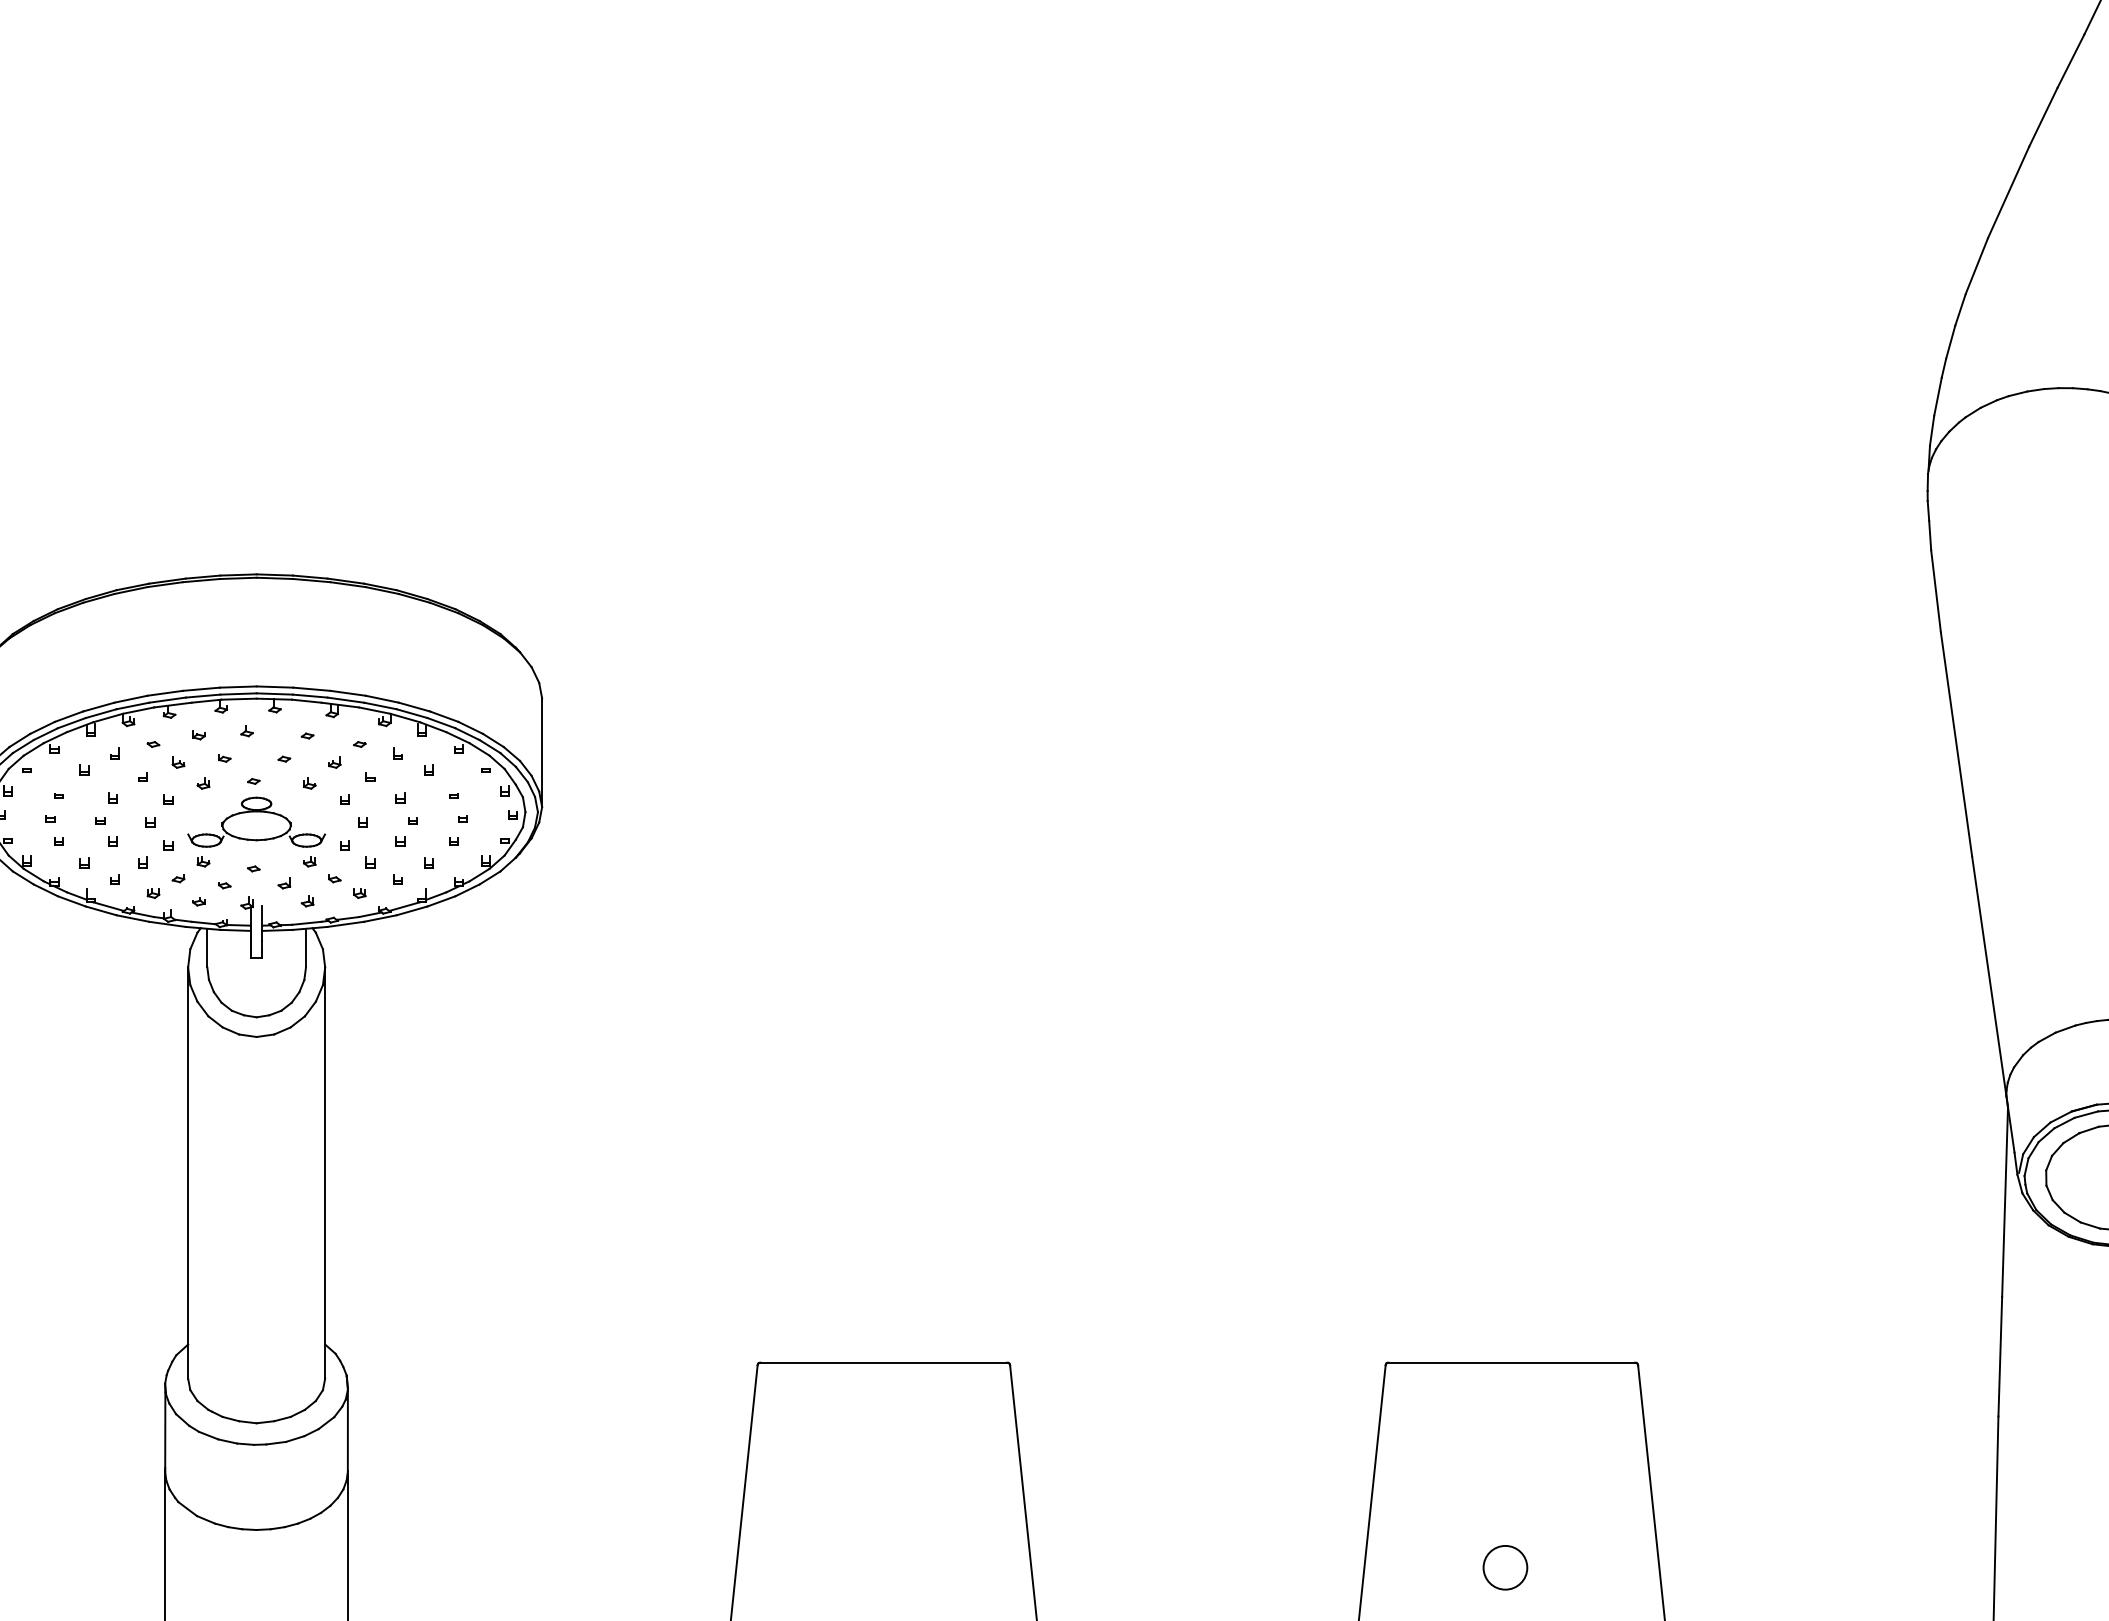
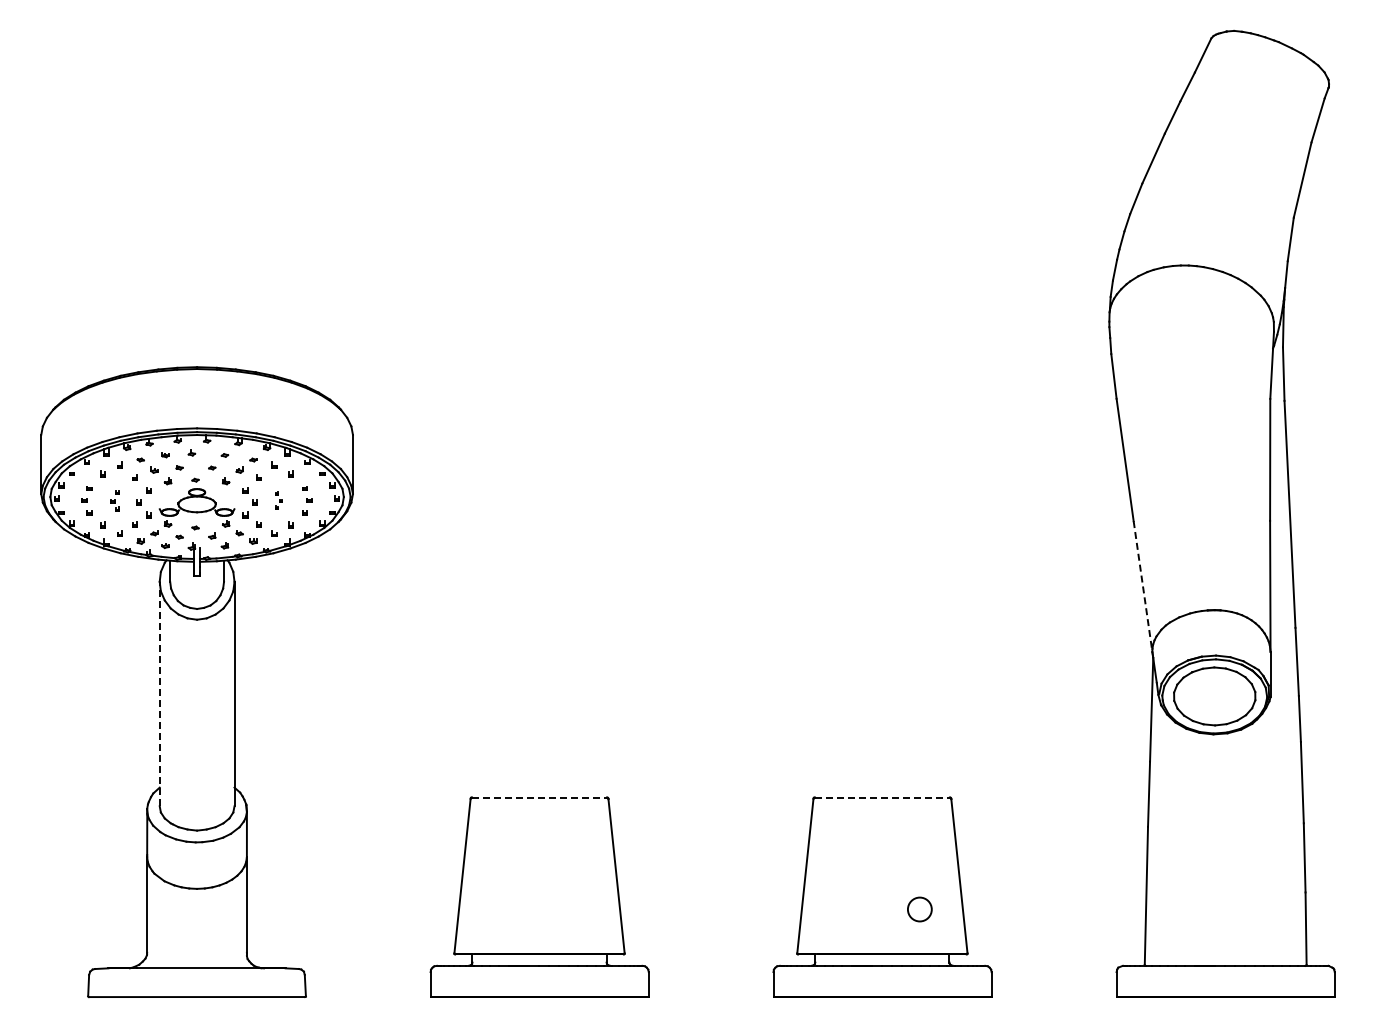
part: (107, 818) -> (115, 500), size x0.7
part: (405, 818) -> (278, 500), size x0.6
line: (1990, 981) -> (1143, 589), solid -> dashed
line: (187, 1172) -> (159, 693), solid -> dashed
line: (885, 1362) -> (540, 797), solid -> dashed
line: (1512, 1362) -> (882, 797), solid -> dashed
circle: (1504, 1567) -> (919, 909), moved

